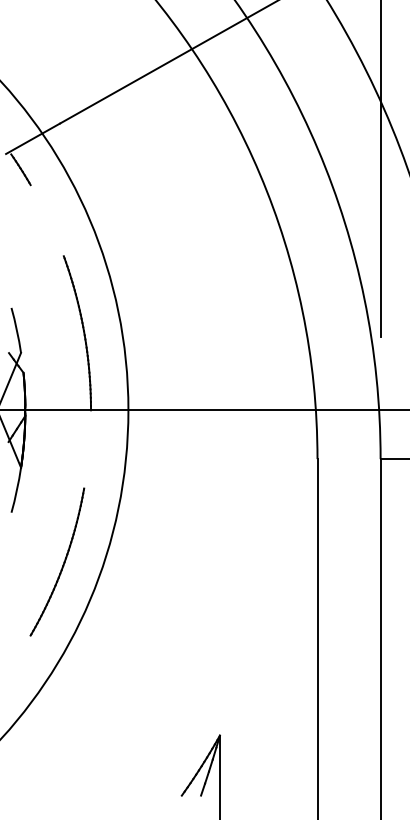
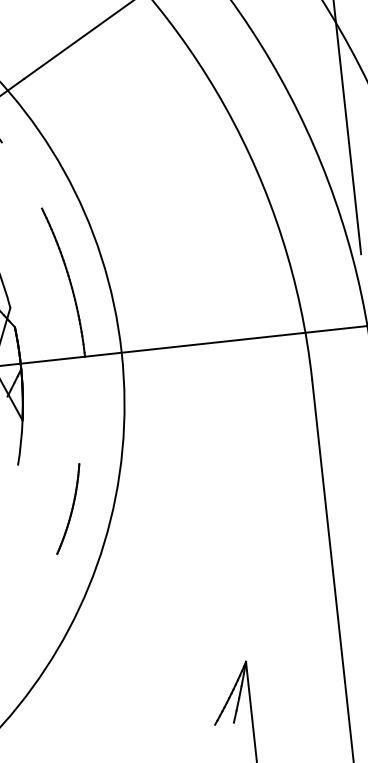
part: (57, 561) -> (68, 508), size x0.6

